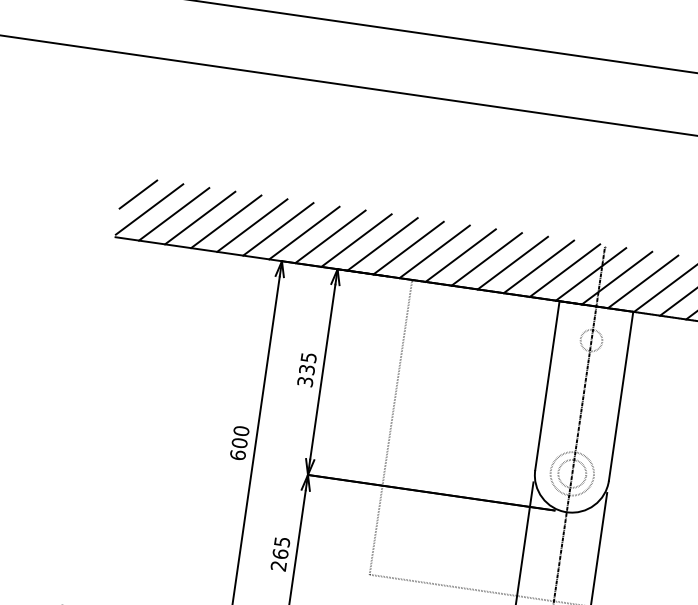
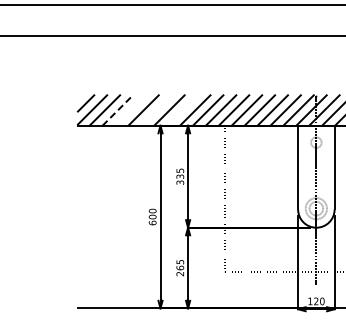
line: (199, 217) -> (117, 110), solid -> dashed
line: (225, 221) -> (130, 110), removed
line: (278, 229) -> (156, 110), removed
line: (330, 236) -> (182, 110), removed

